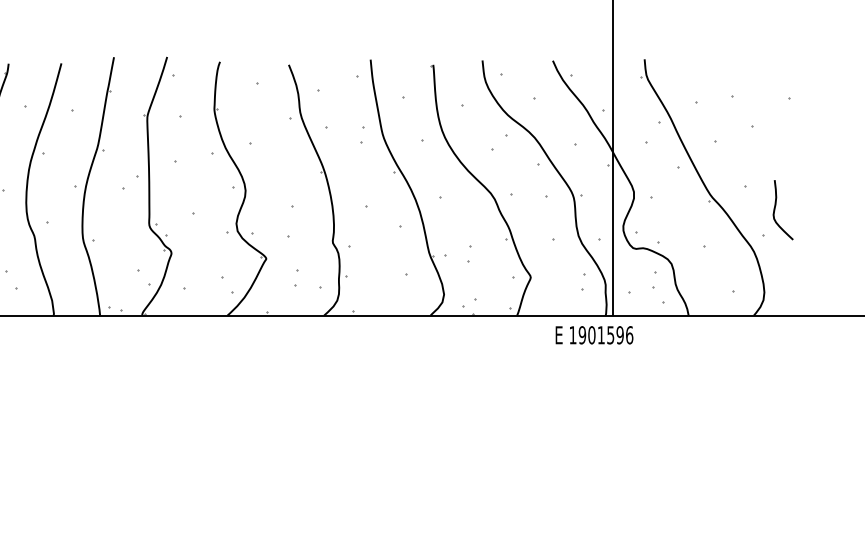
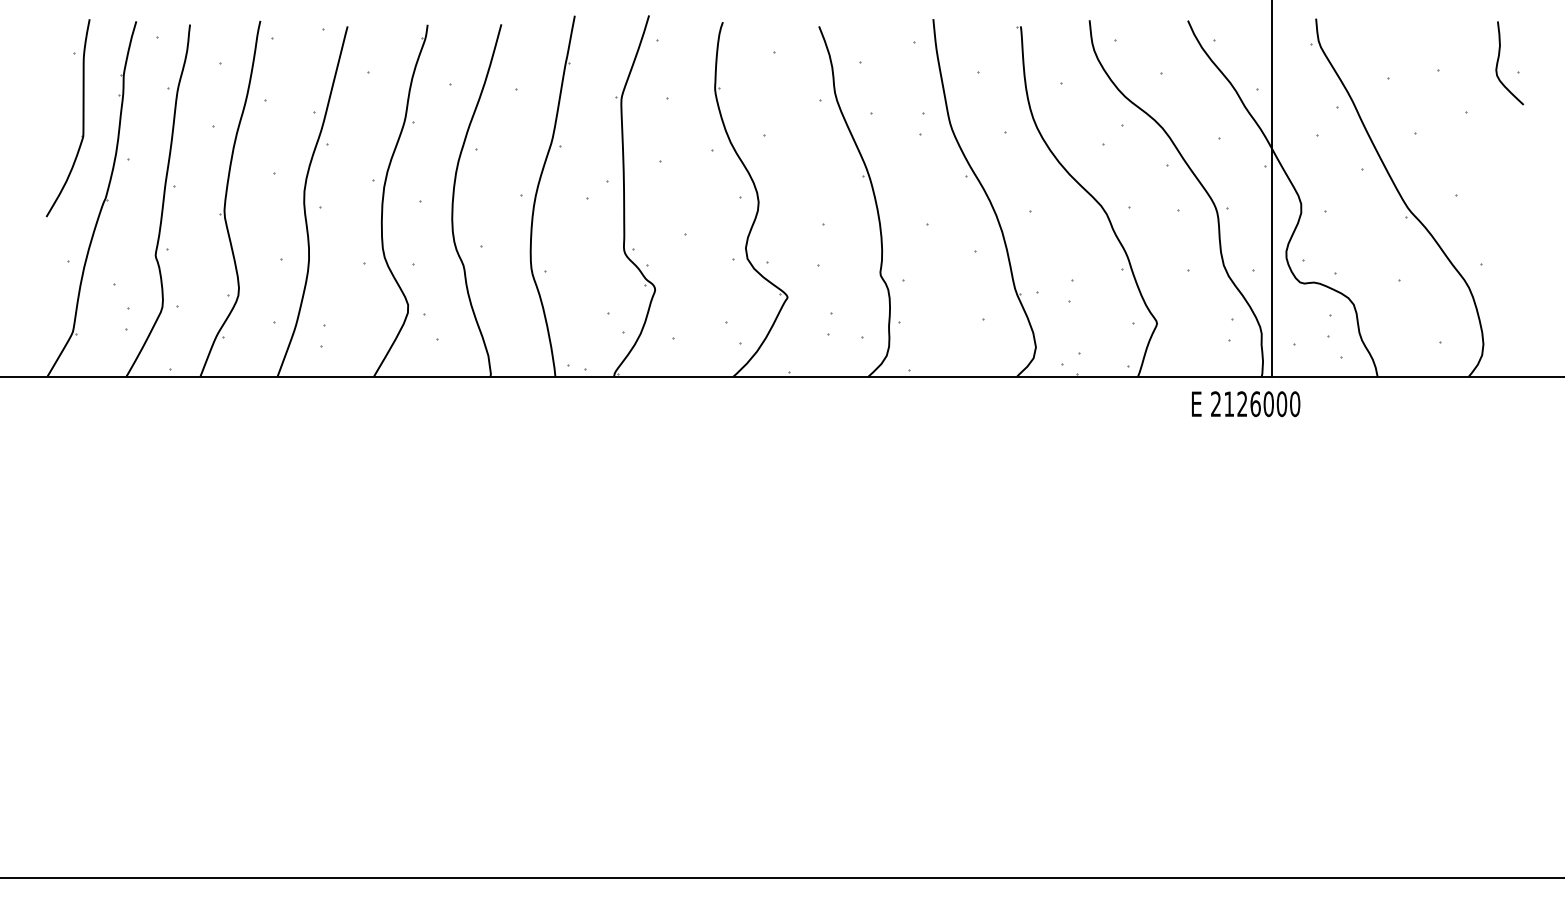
curve: (775, 210) -> (1498, 63), moved
text: (601, 335) -> (1255, 404), 1901596 -> 2126000

